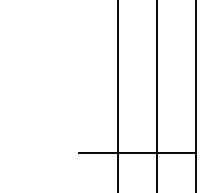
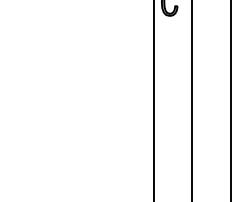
line: (137, 153) -> (172, 170), removed

